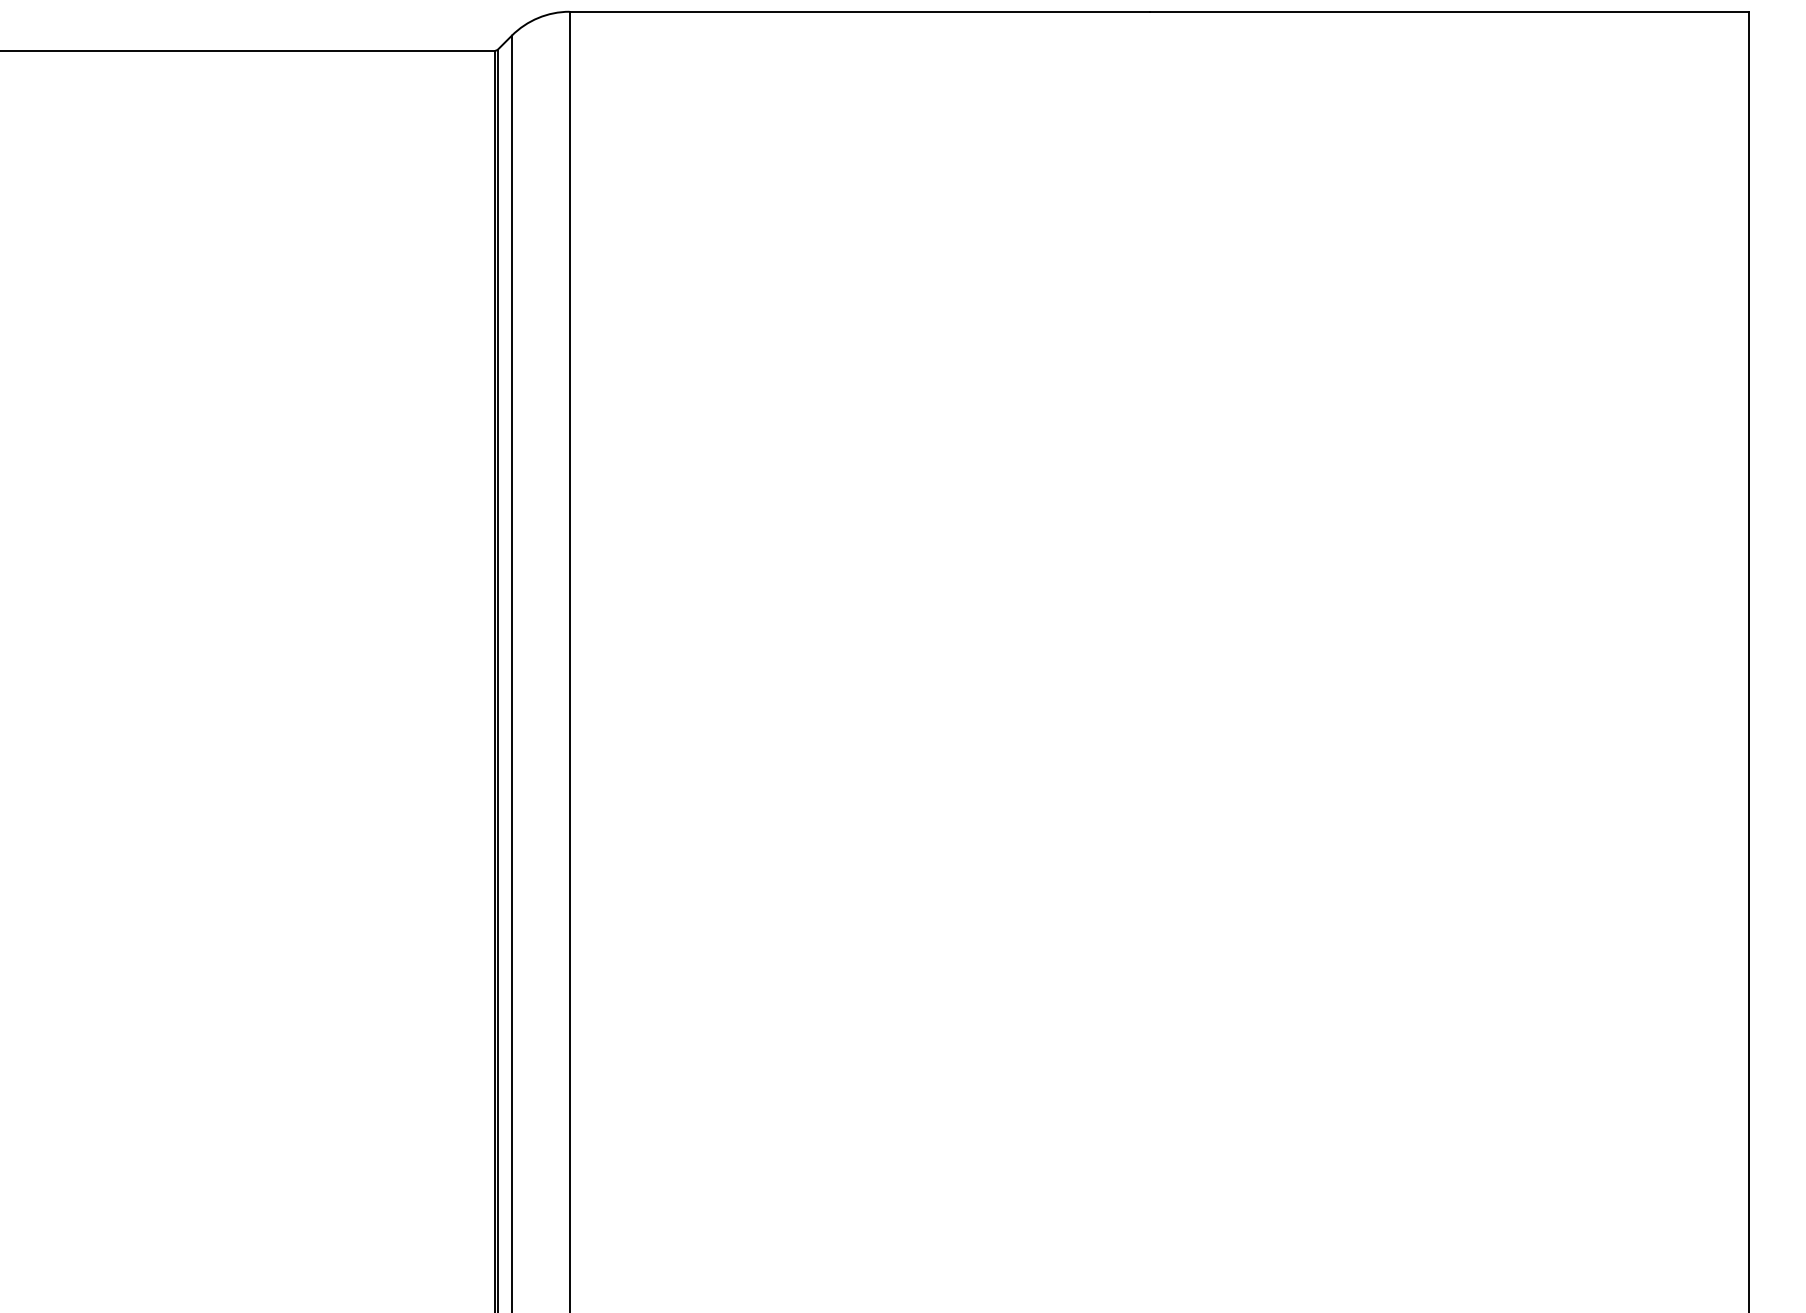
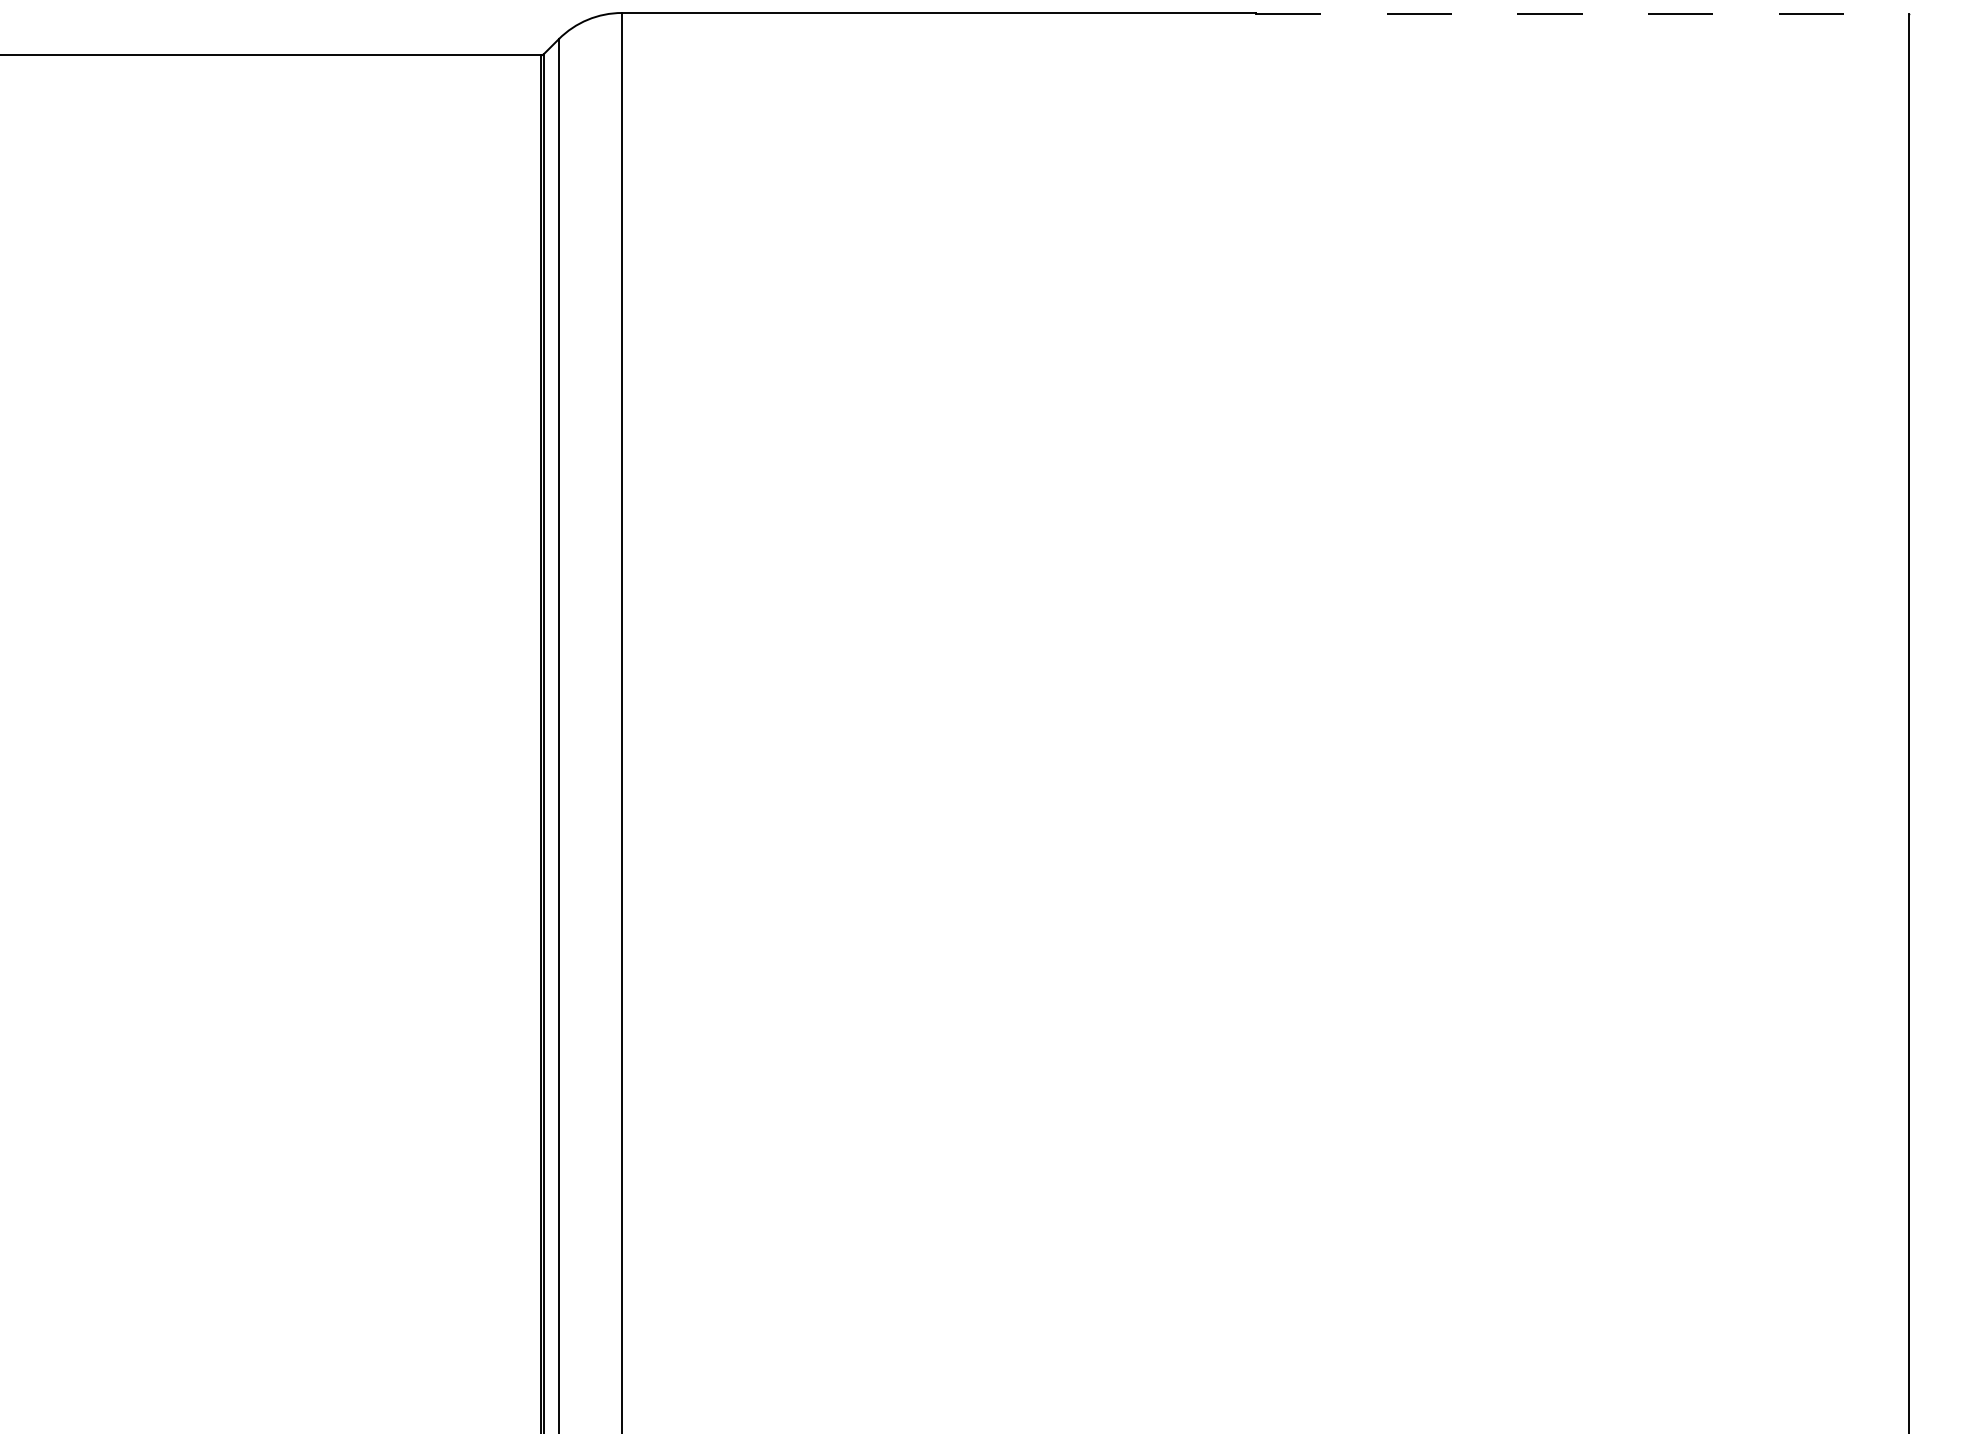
line: (1449, 12) -> (1582, 13), solid -> dashed

